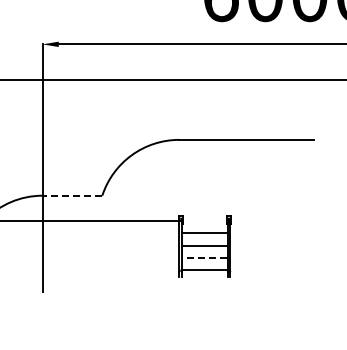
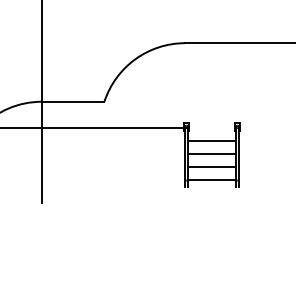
line: (72, 195) -> (73, 101), dashed -> solid
line: (204, 258) -> (211, 167), dashed -> solid

